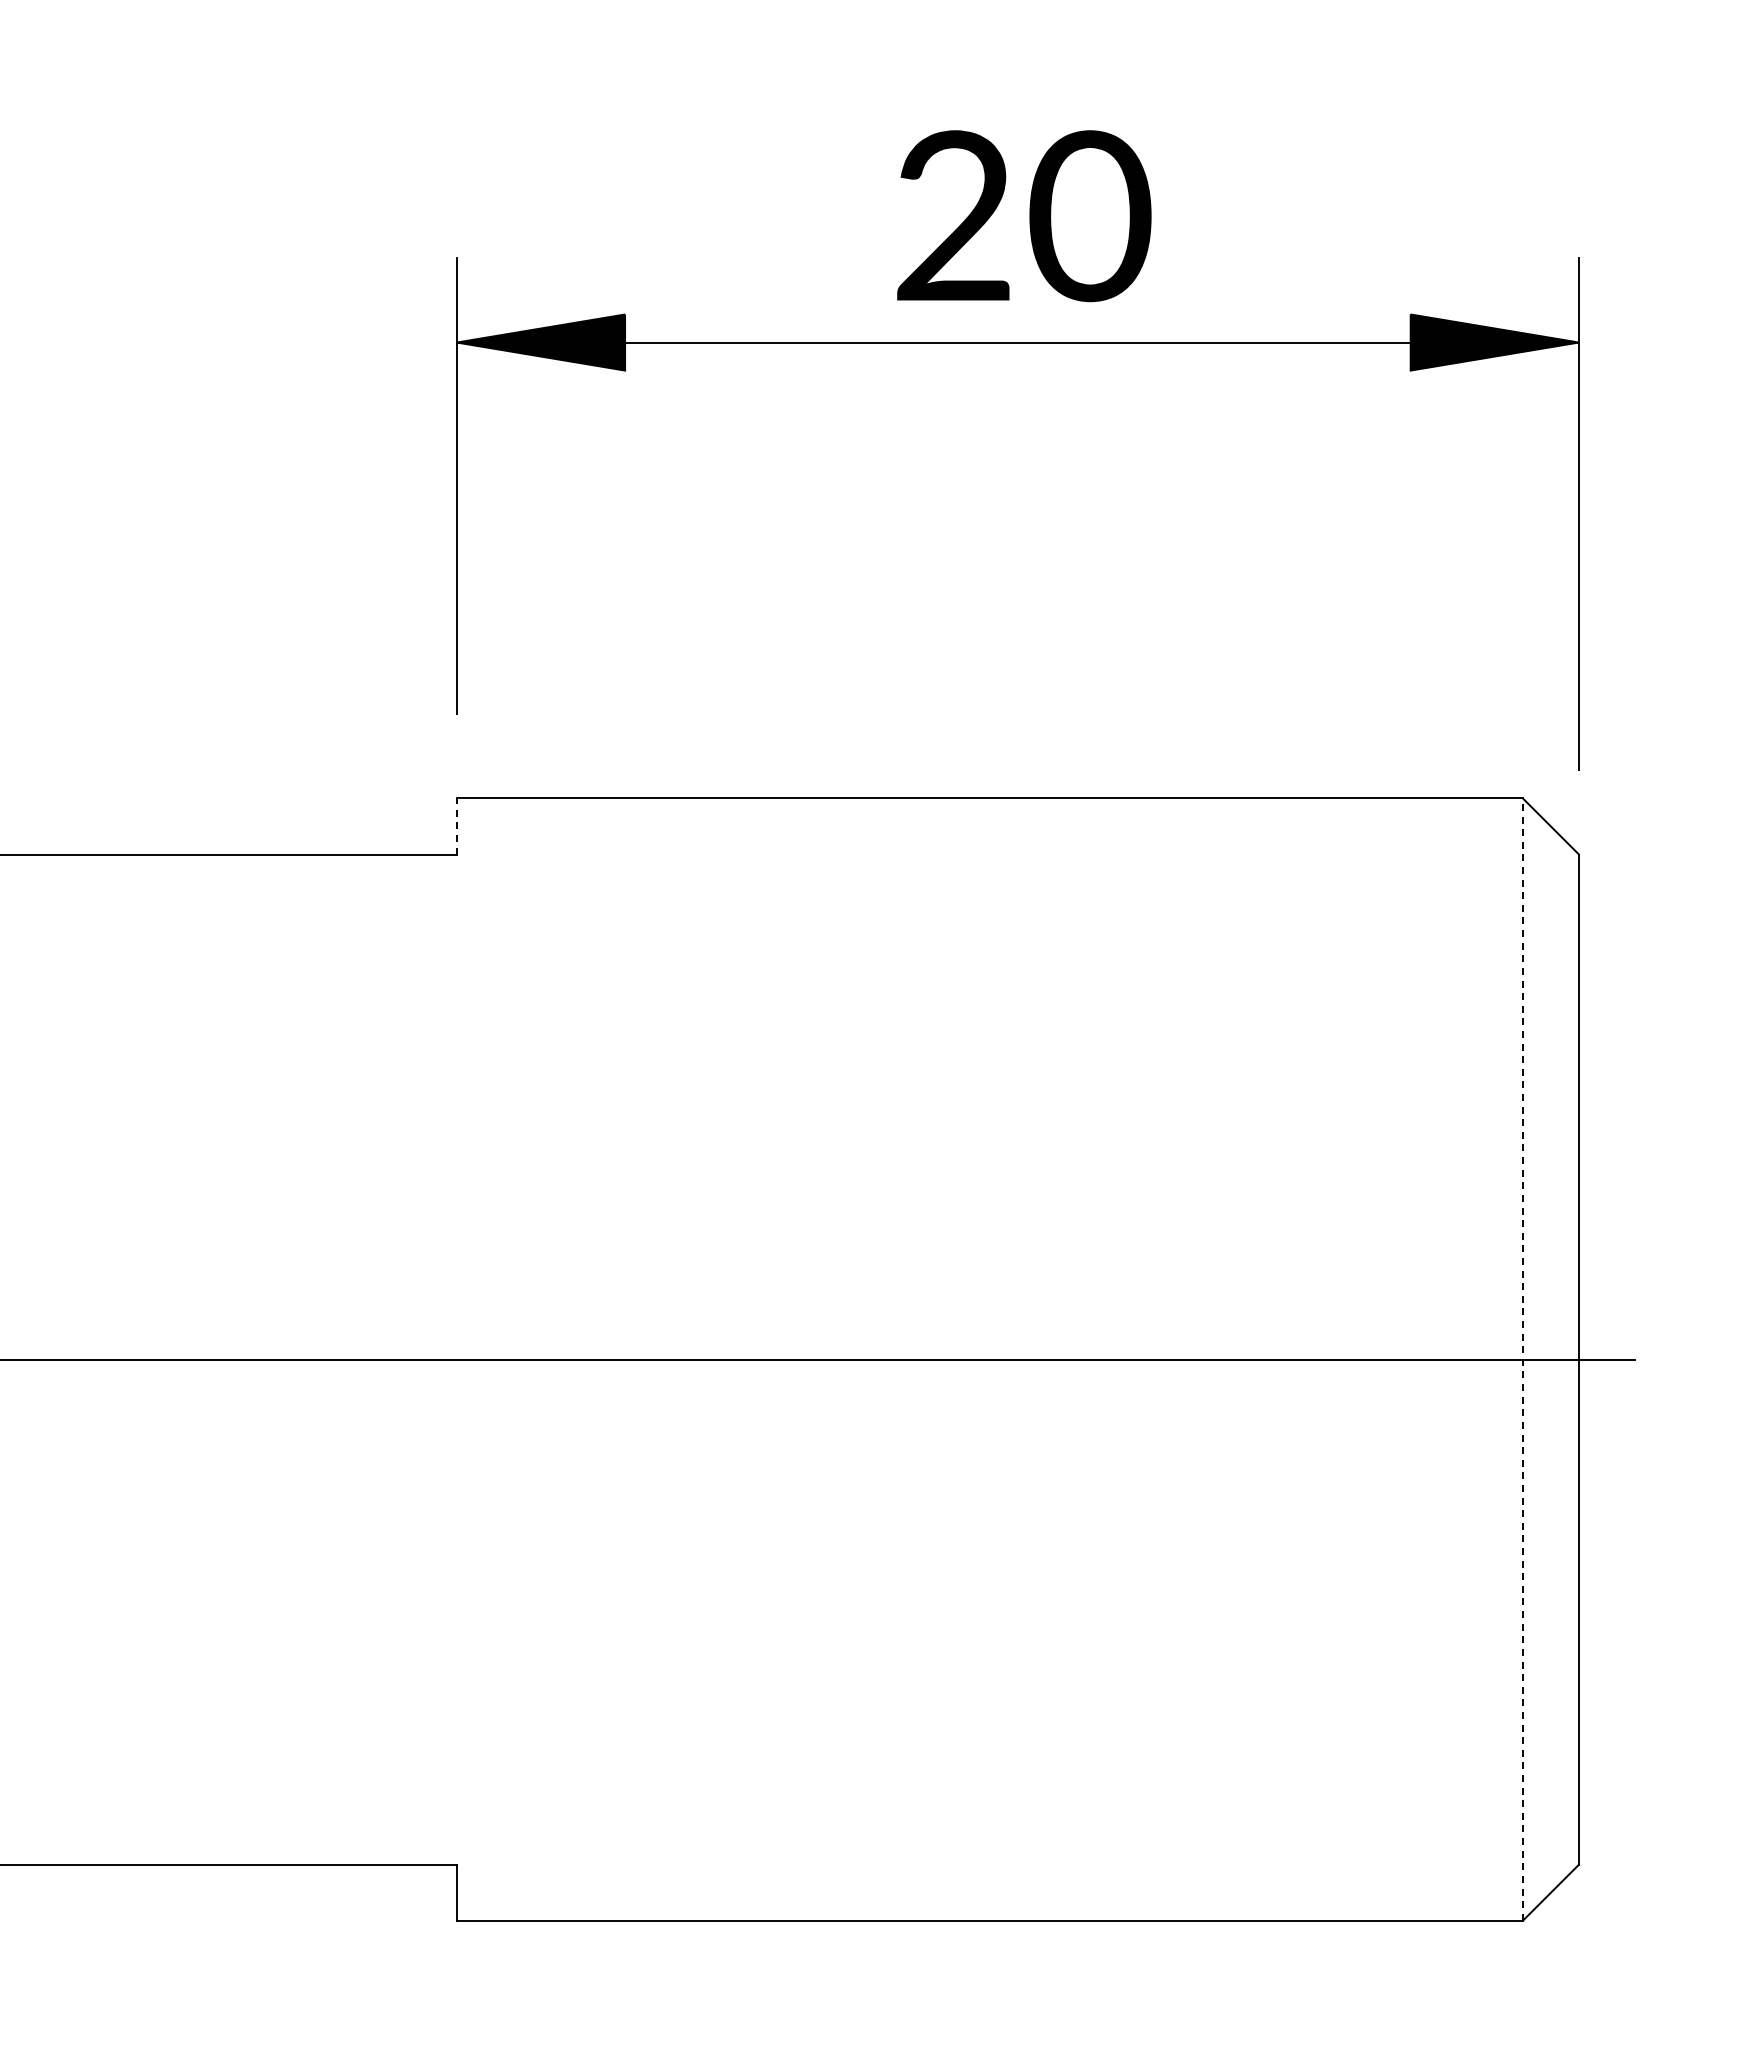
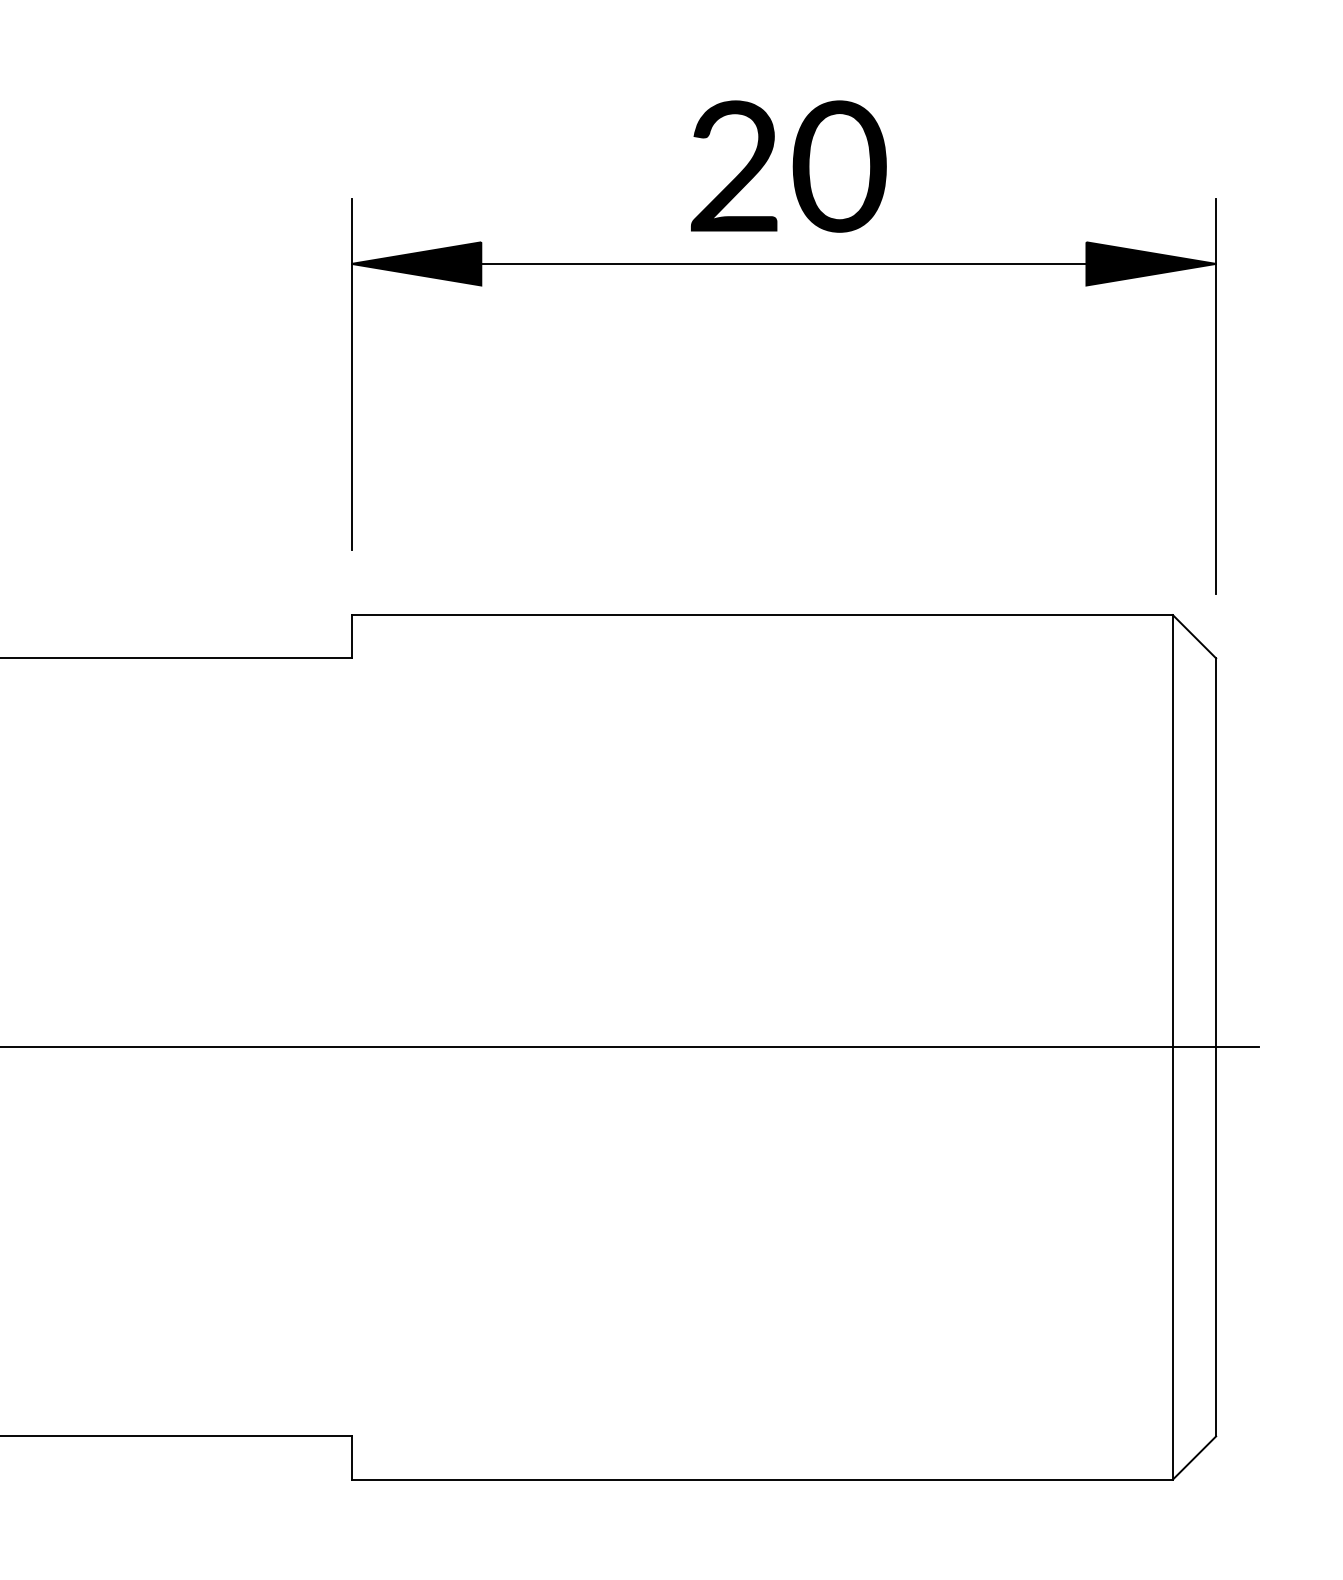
line: (456, 826) -> (351, 636), dashed -> solid
line: (1522, 1359) -> (1172, 1047), dashed -> solid

